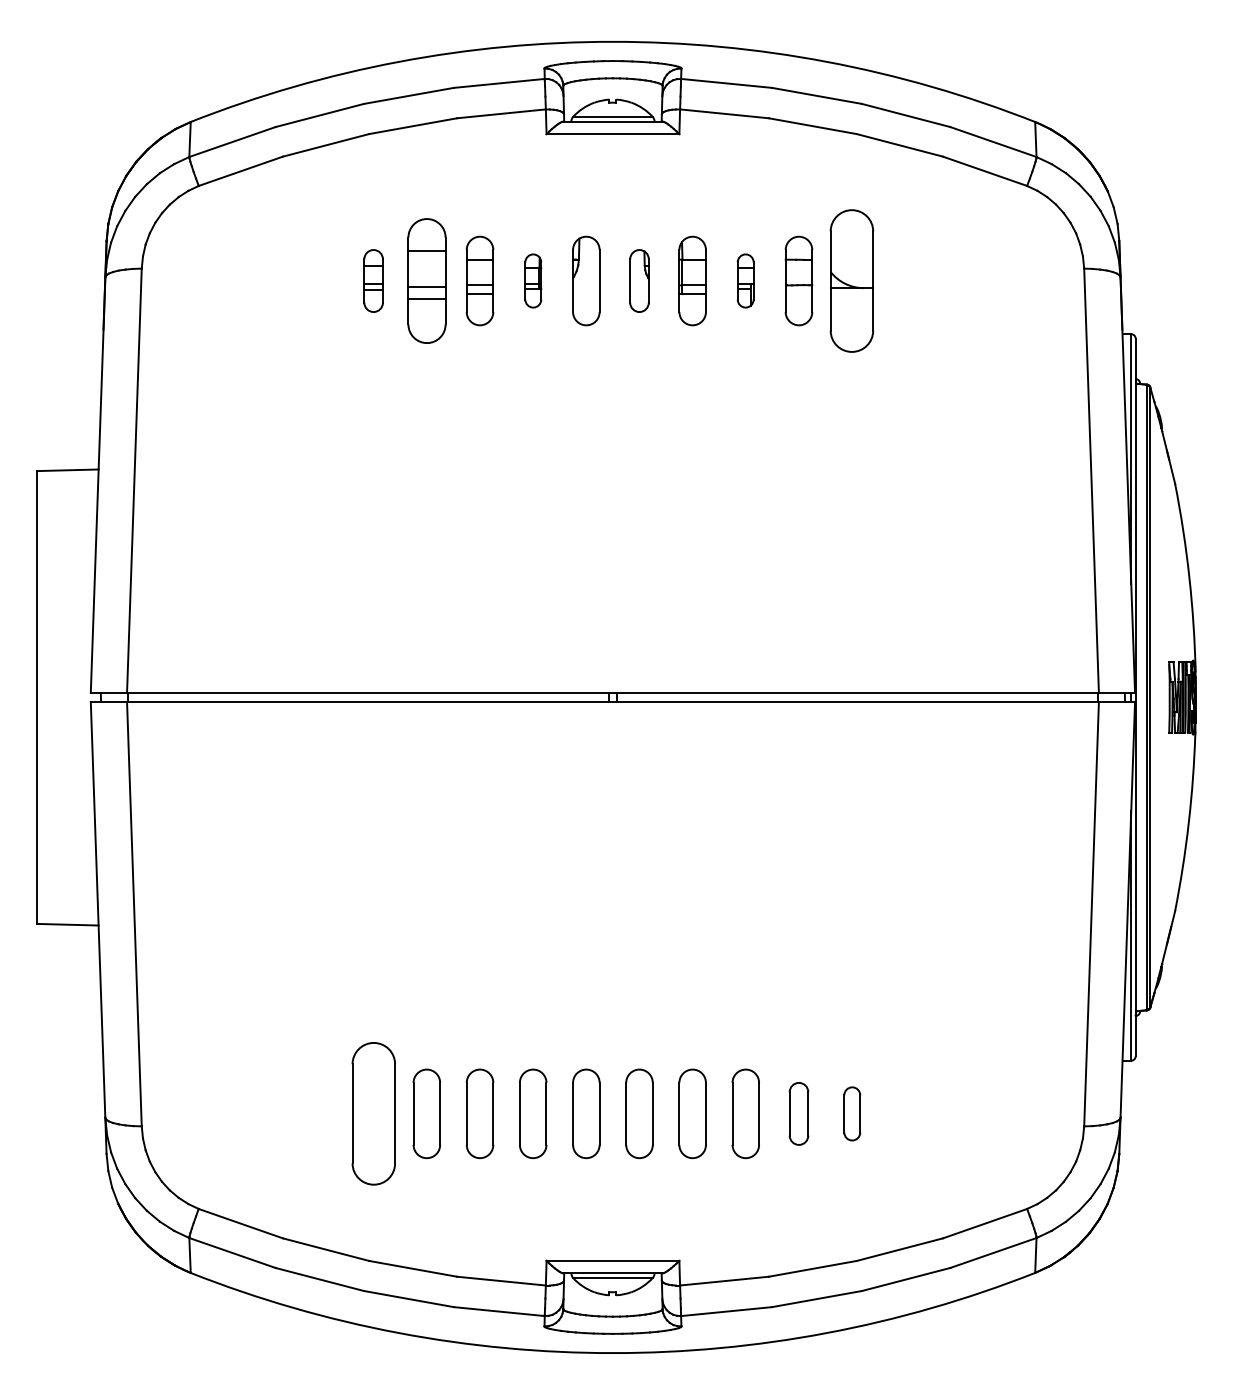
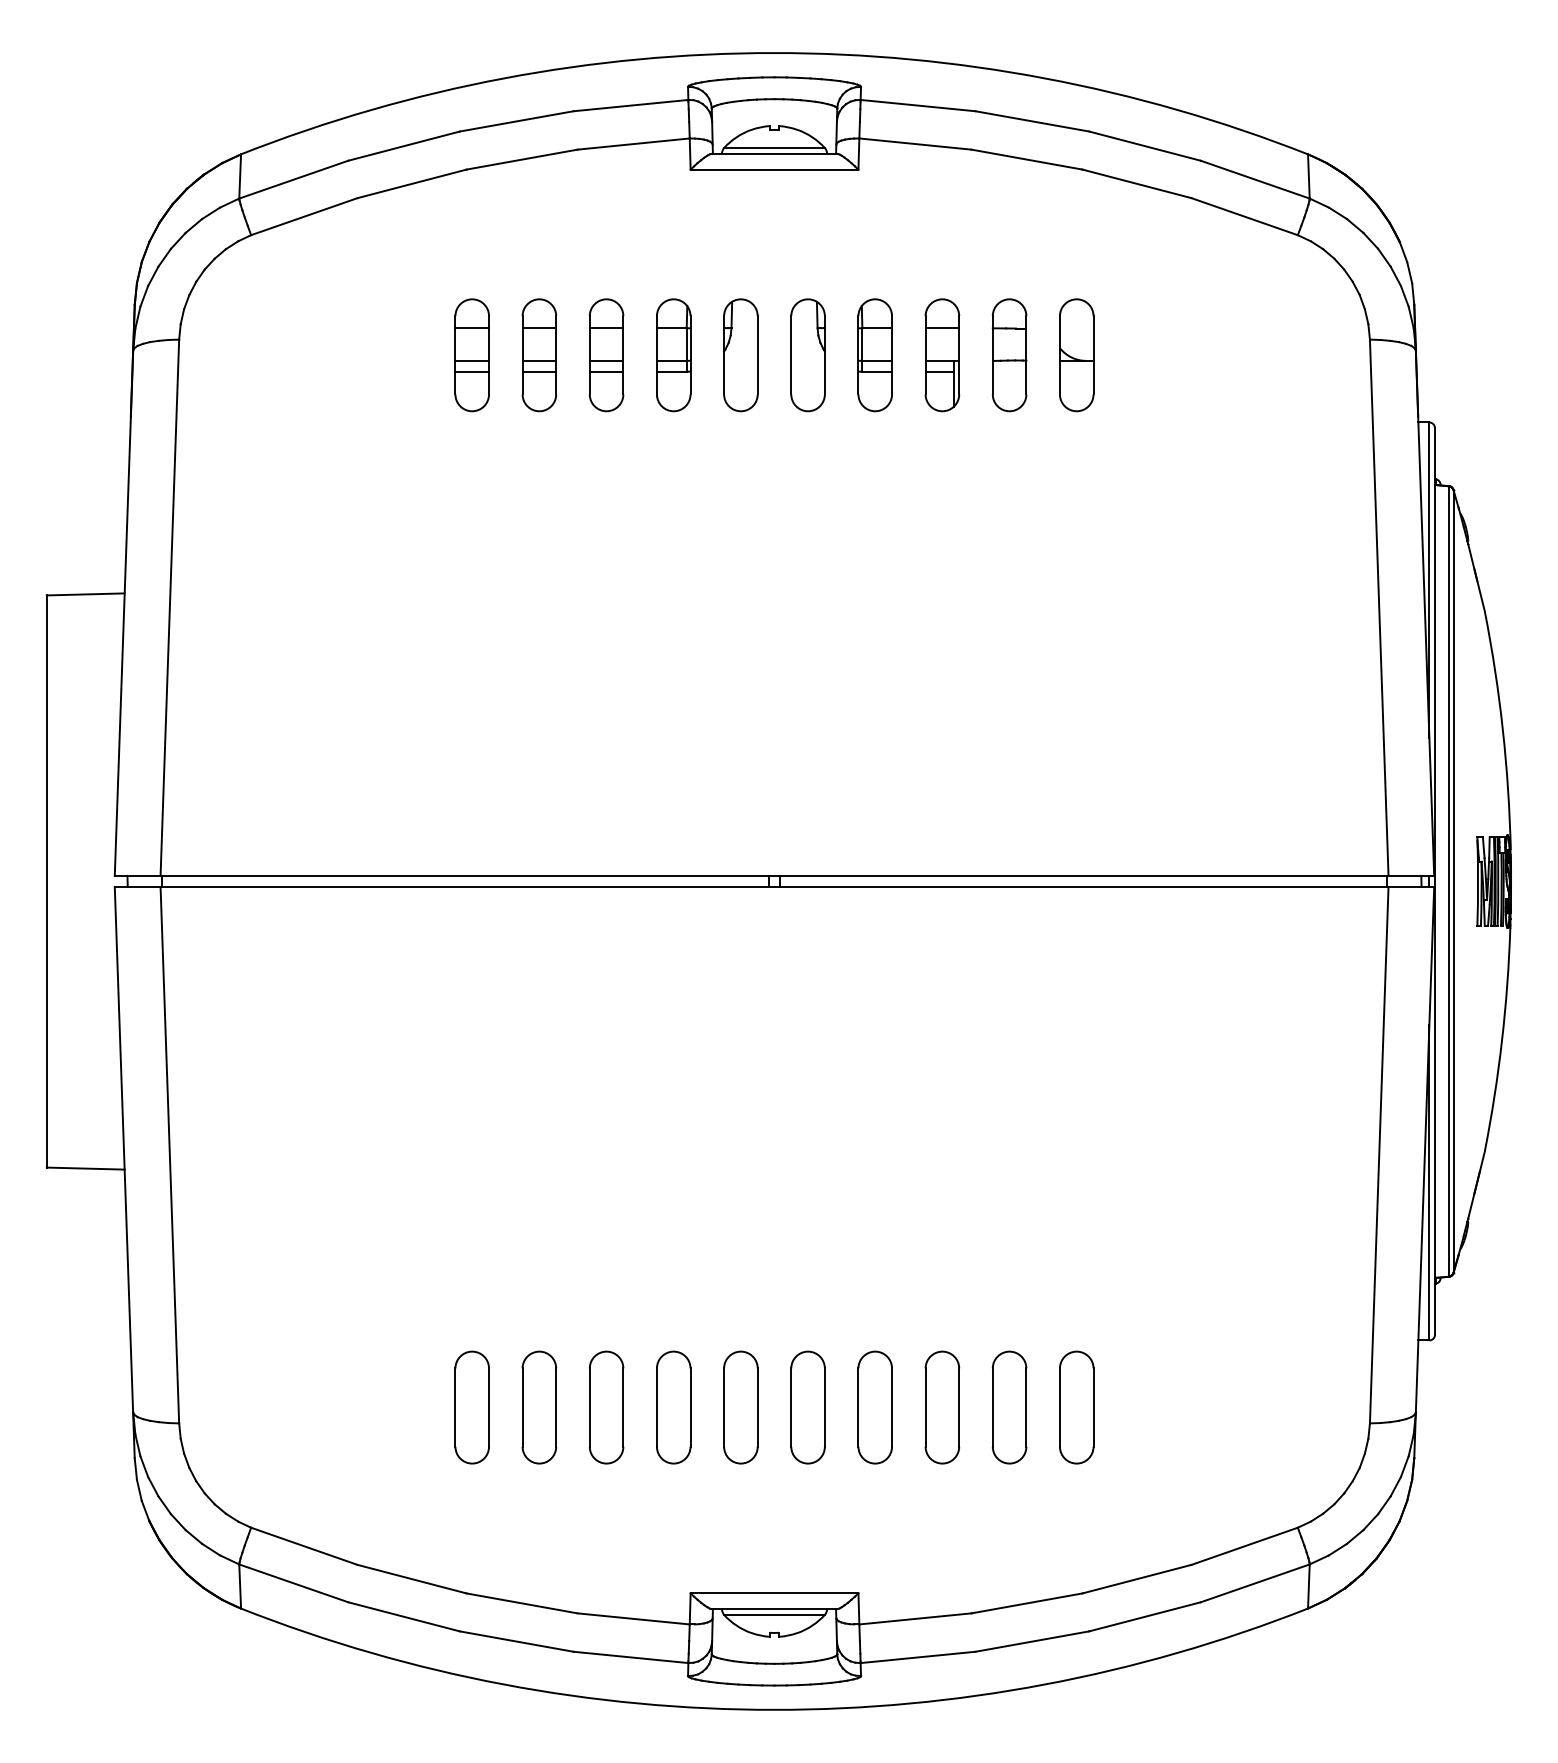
part: (373, 280) -> (471, 354), size x1.43
part: (426, 280) -> (538, 354), size x0.71
part: (533, 280) -> (674, 354), size x1.67
part: (639, 280) -> (808, 354), size x1.43
part: (745, 280) -> (941, 354), size x1.67
part: (852, 280) -> (1077, 354), size x0.62
part: (373, 1113) -> (471, 1407), size x0.62
part: (798, 1113) -> (1008, 1407), size x1.43
part: (852, 1113) -> (1077, 1407), size x1.67

